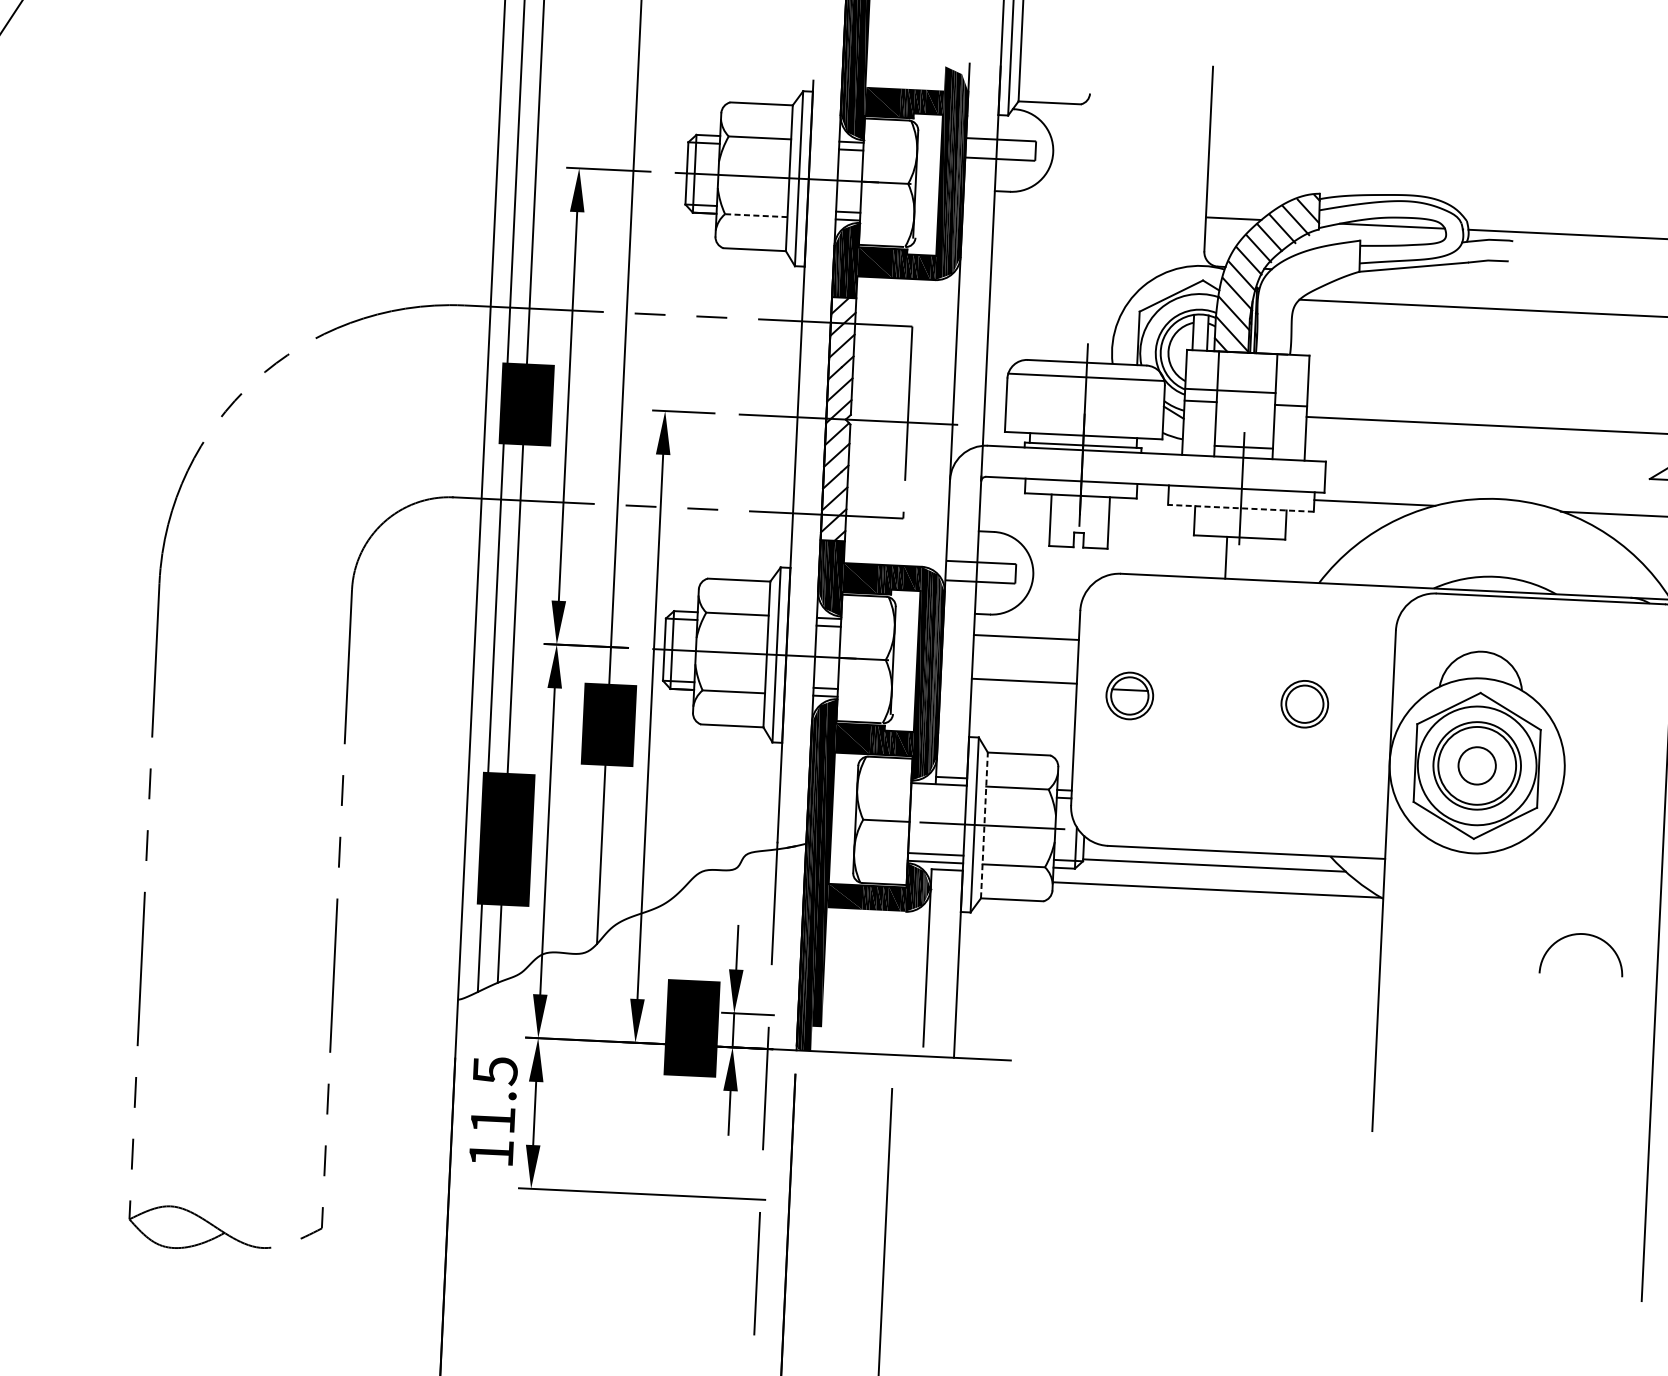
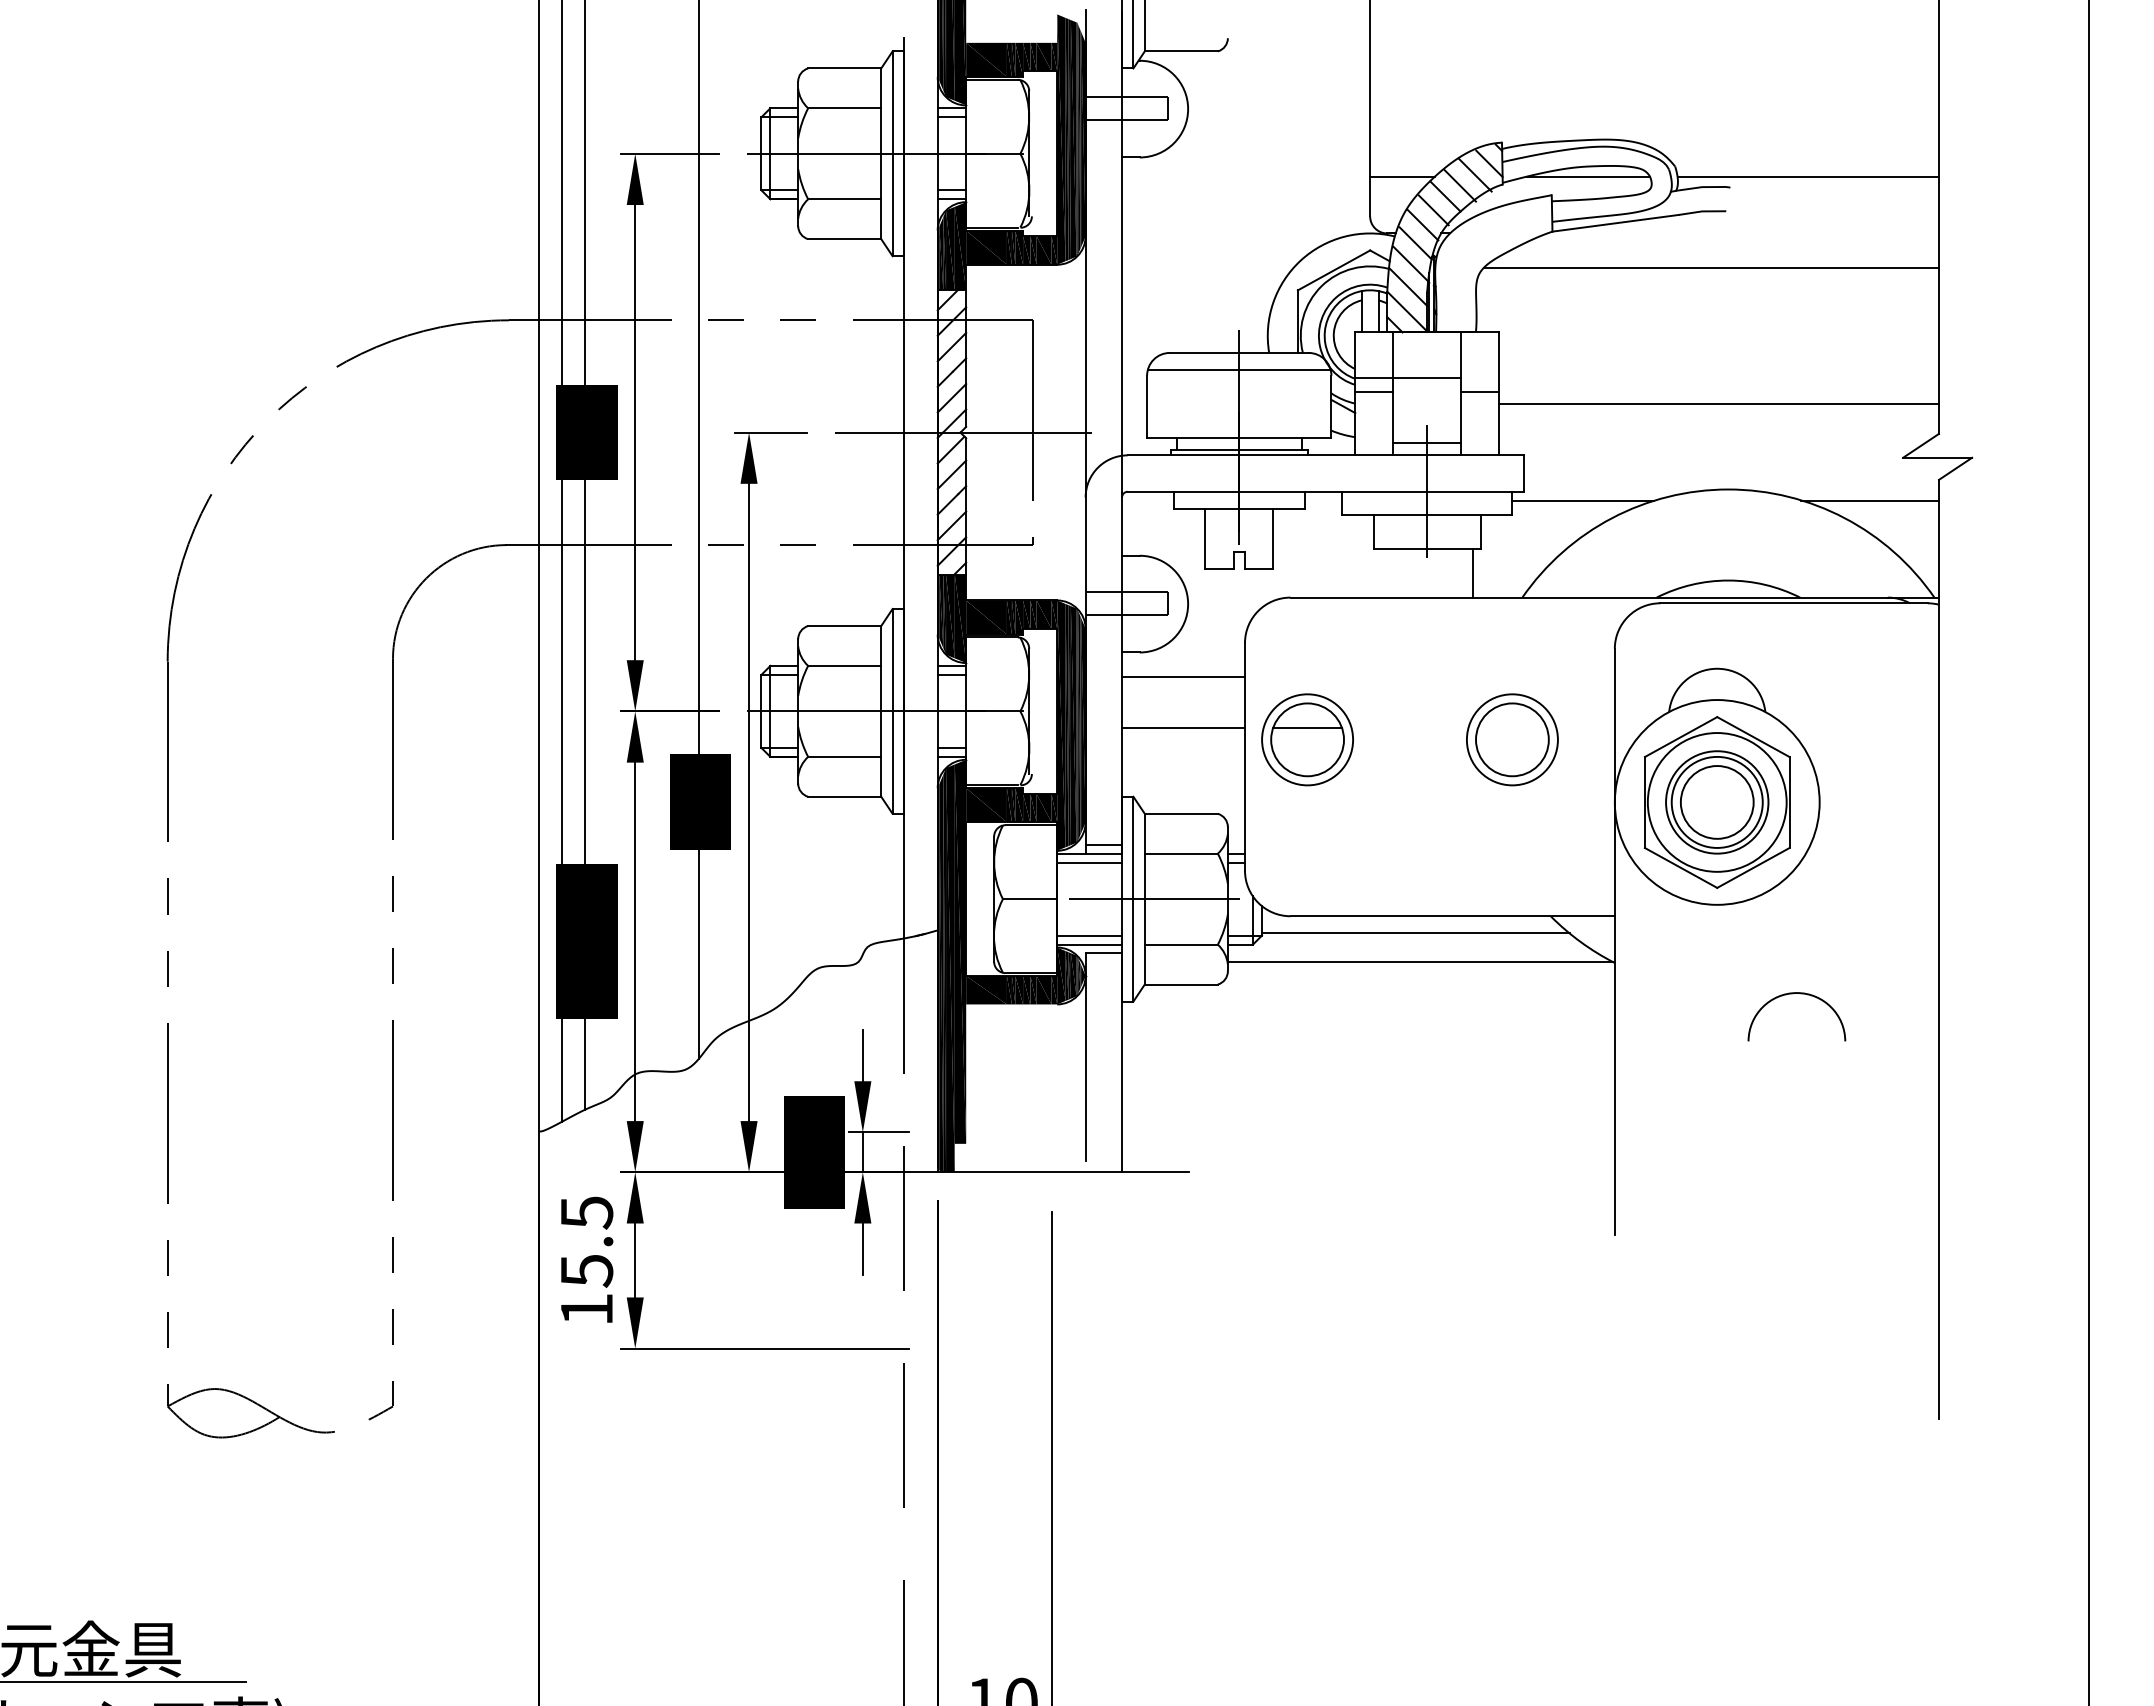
line: (756, 215) -> (844, 199), dashed -> solid
line: (1240, 508) -> (1426, 514), dashed -> solid
line: (1226, 557) -> (1472, 572), moved
part: (1129, 695) -> (1307, 739), size x1.67
part: (1304, 703) -> (1512, 739), size x1.67
circle: (1476, 765) -> (1716, 802), size x1.67
line: (938, 791) -> (1089, 862), added
line: (984, 824) -> (1144, 898), dashed -> solid
arc: (1579, 935) -> (1793, 994), moved
text: (493, 1120) -> (587, 1271), 11.5 -> 15.5

